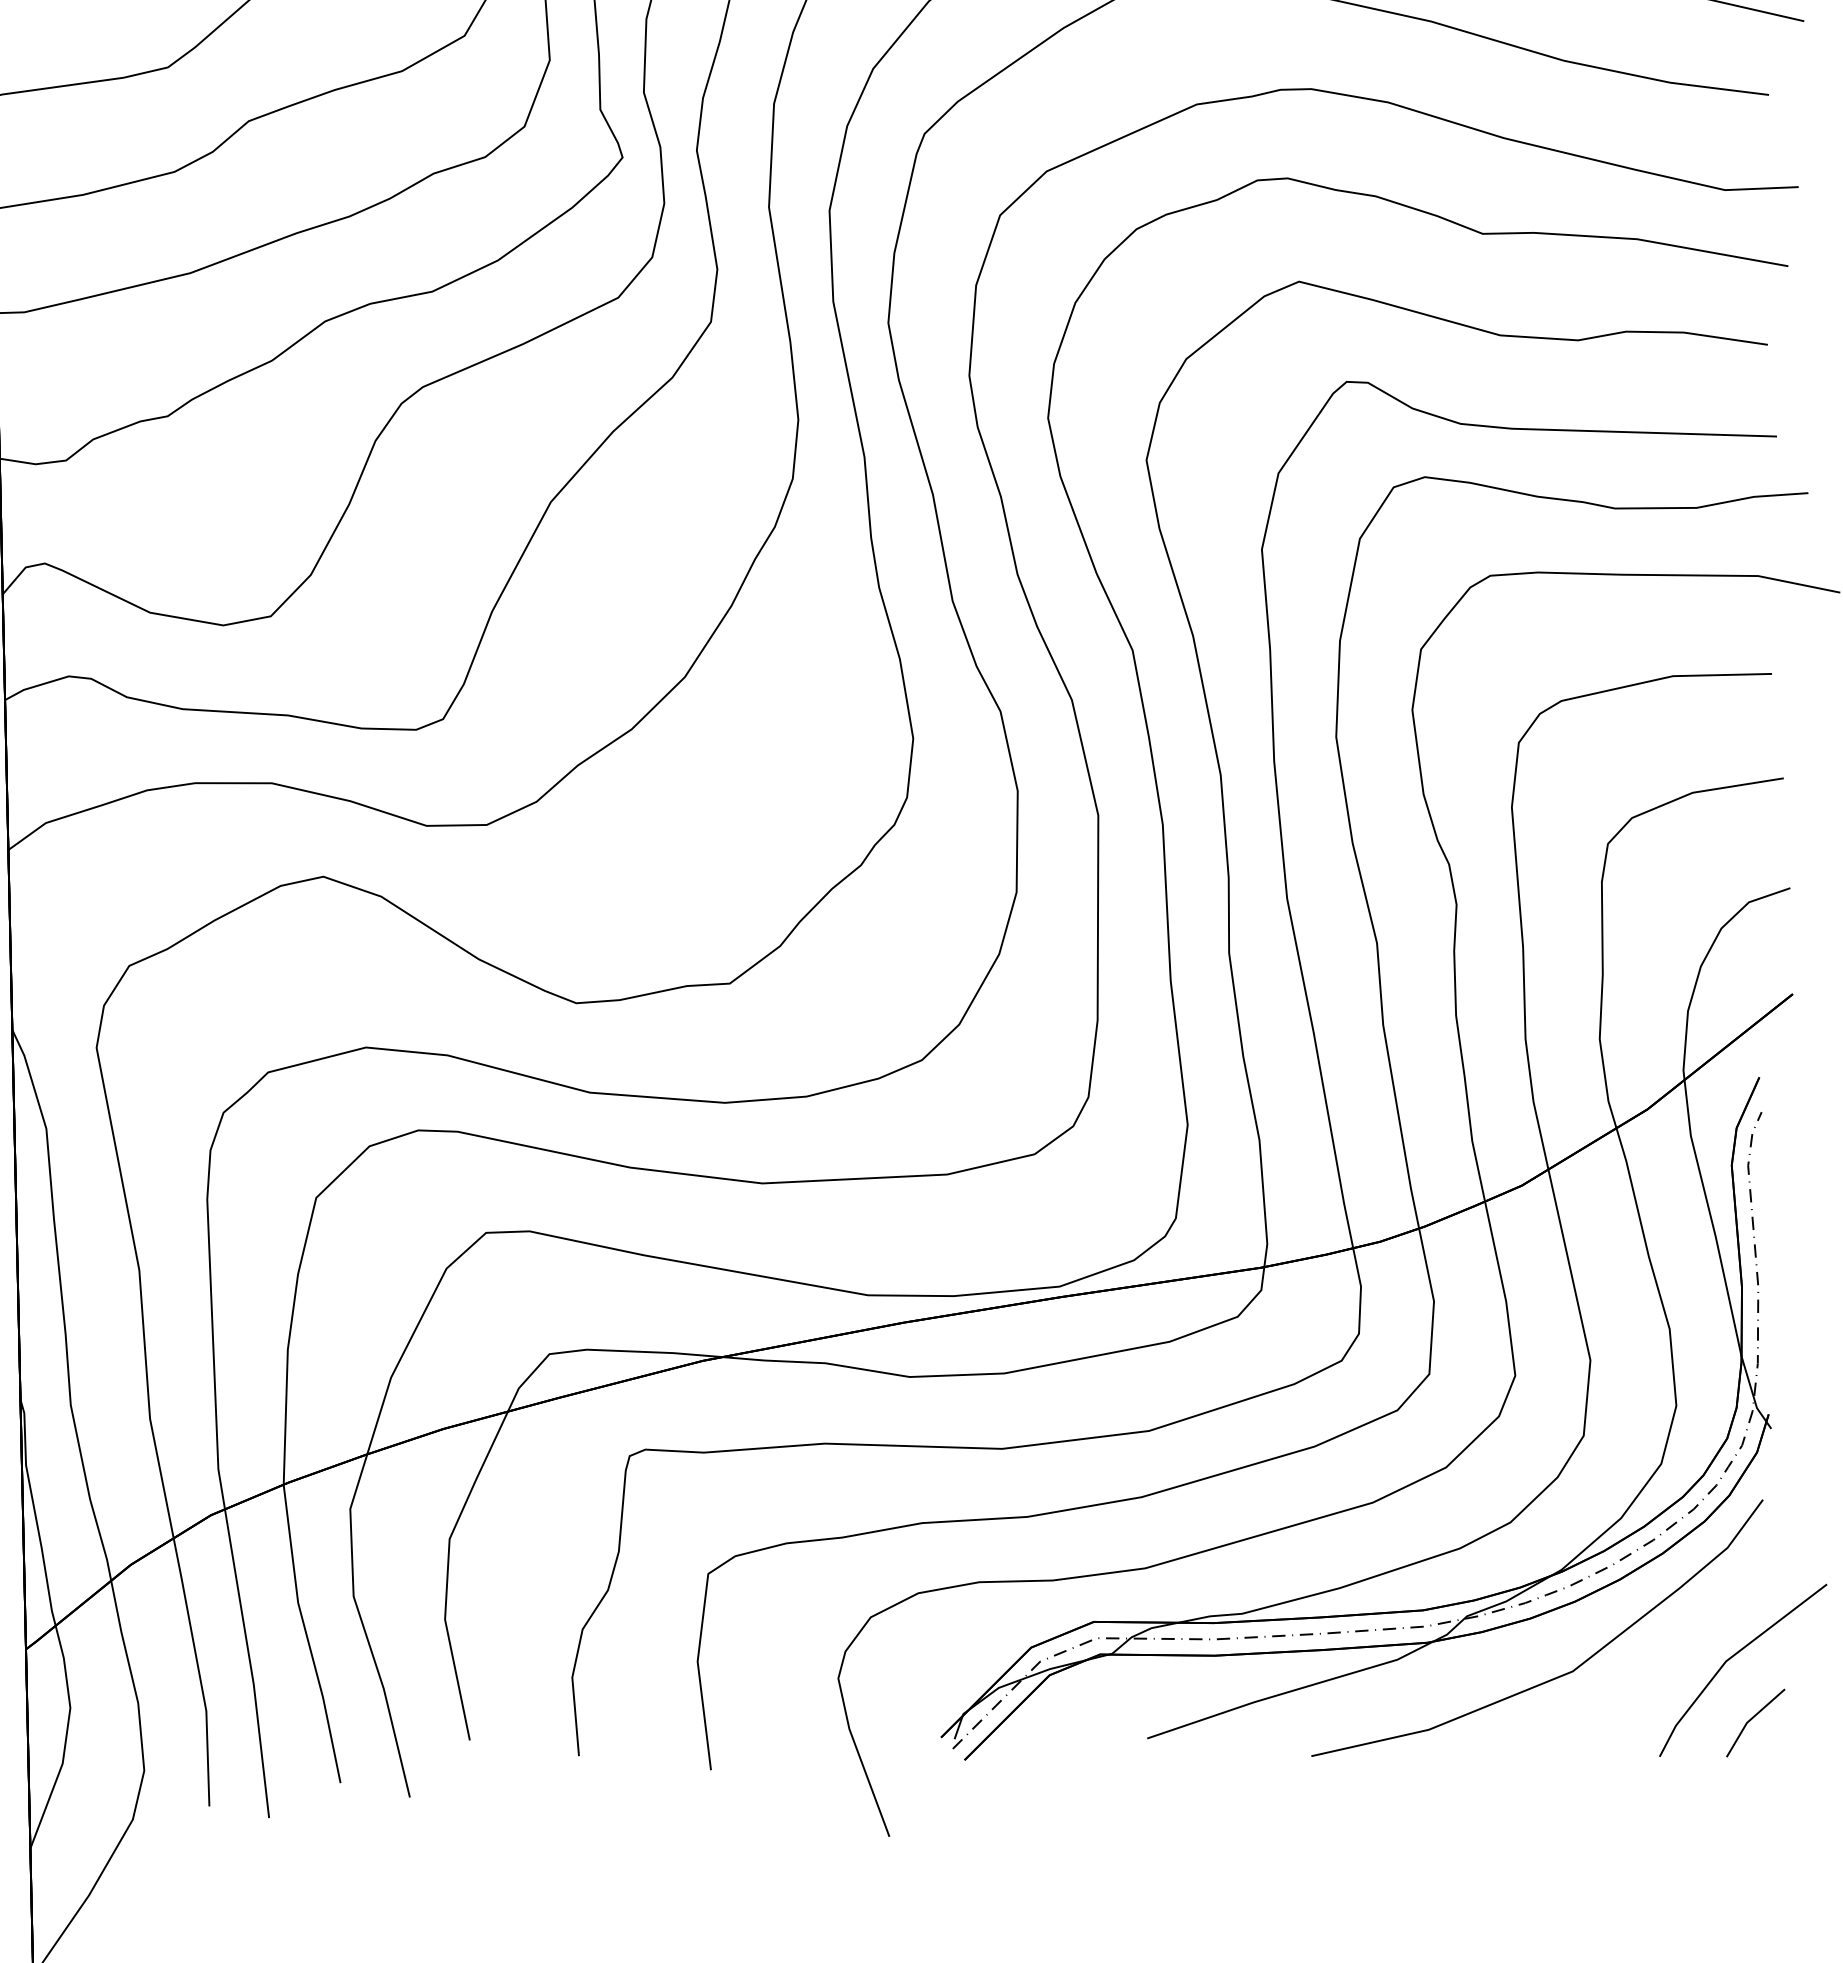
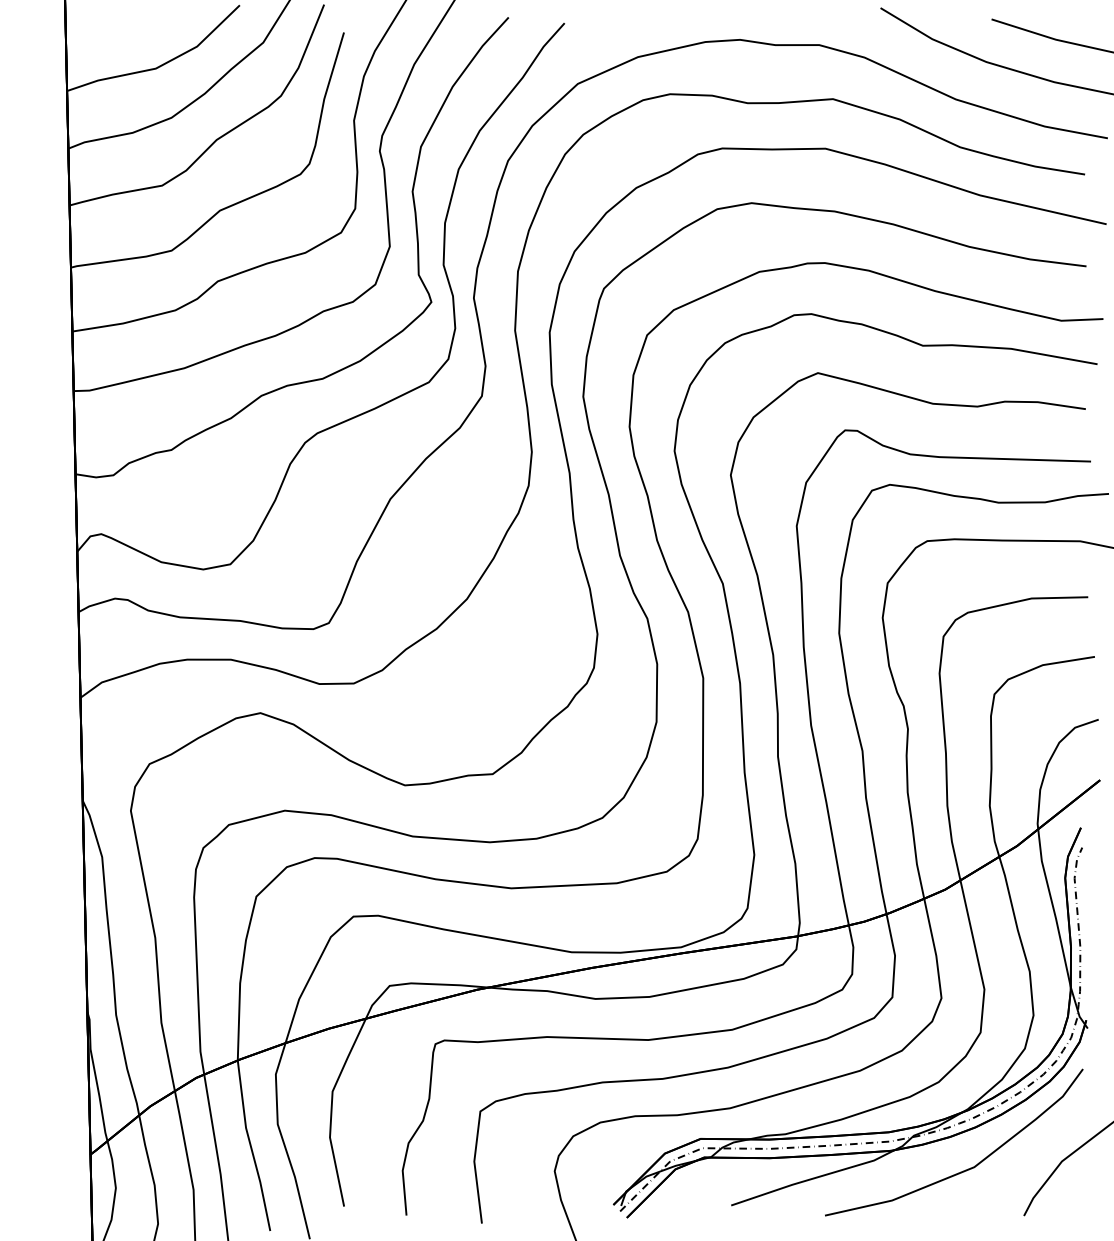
line: (1753, 1719) -> (1077, 1194), removed

